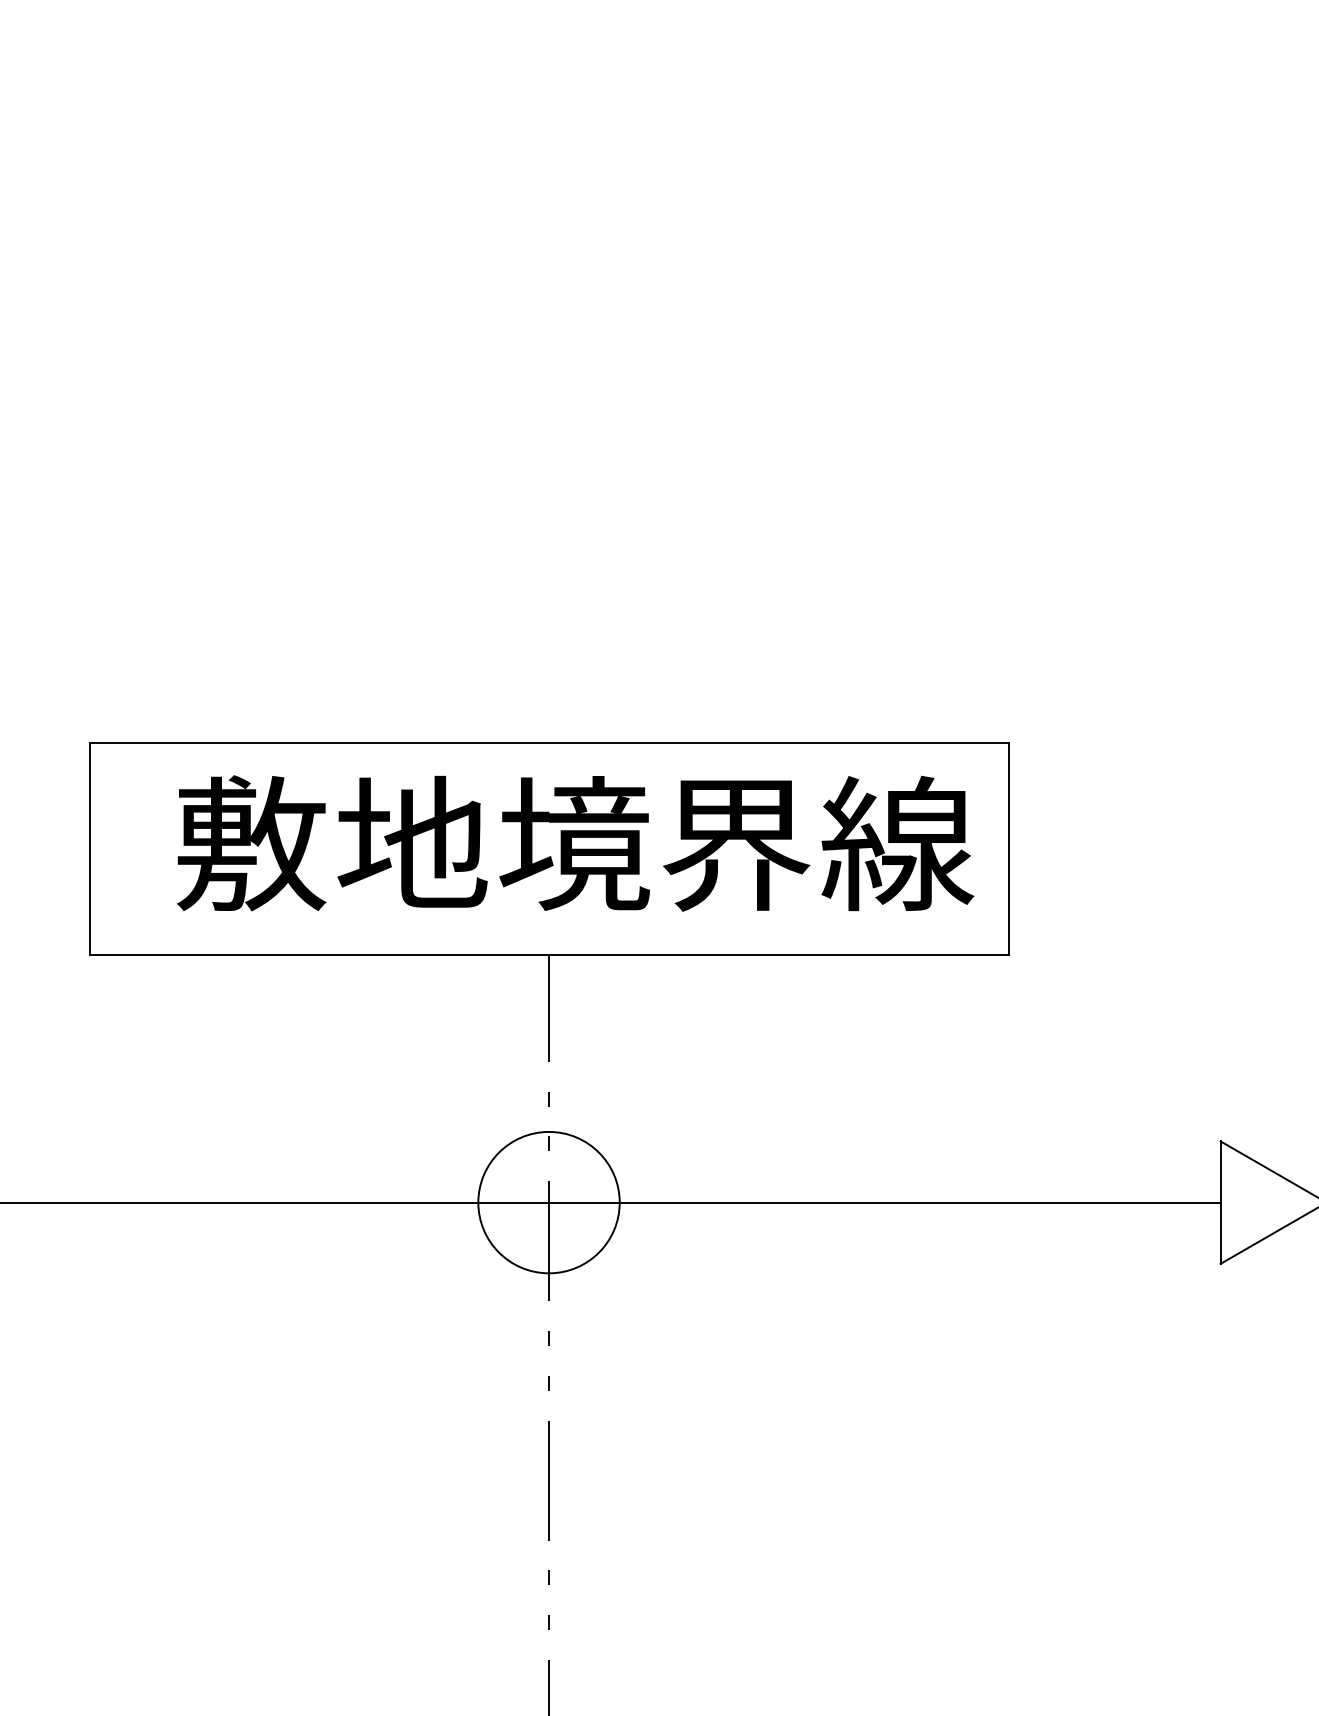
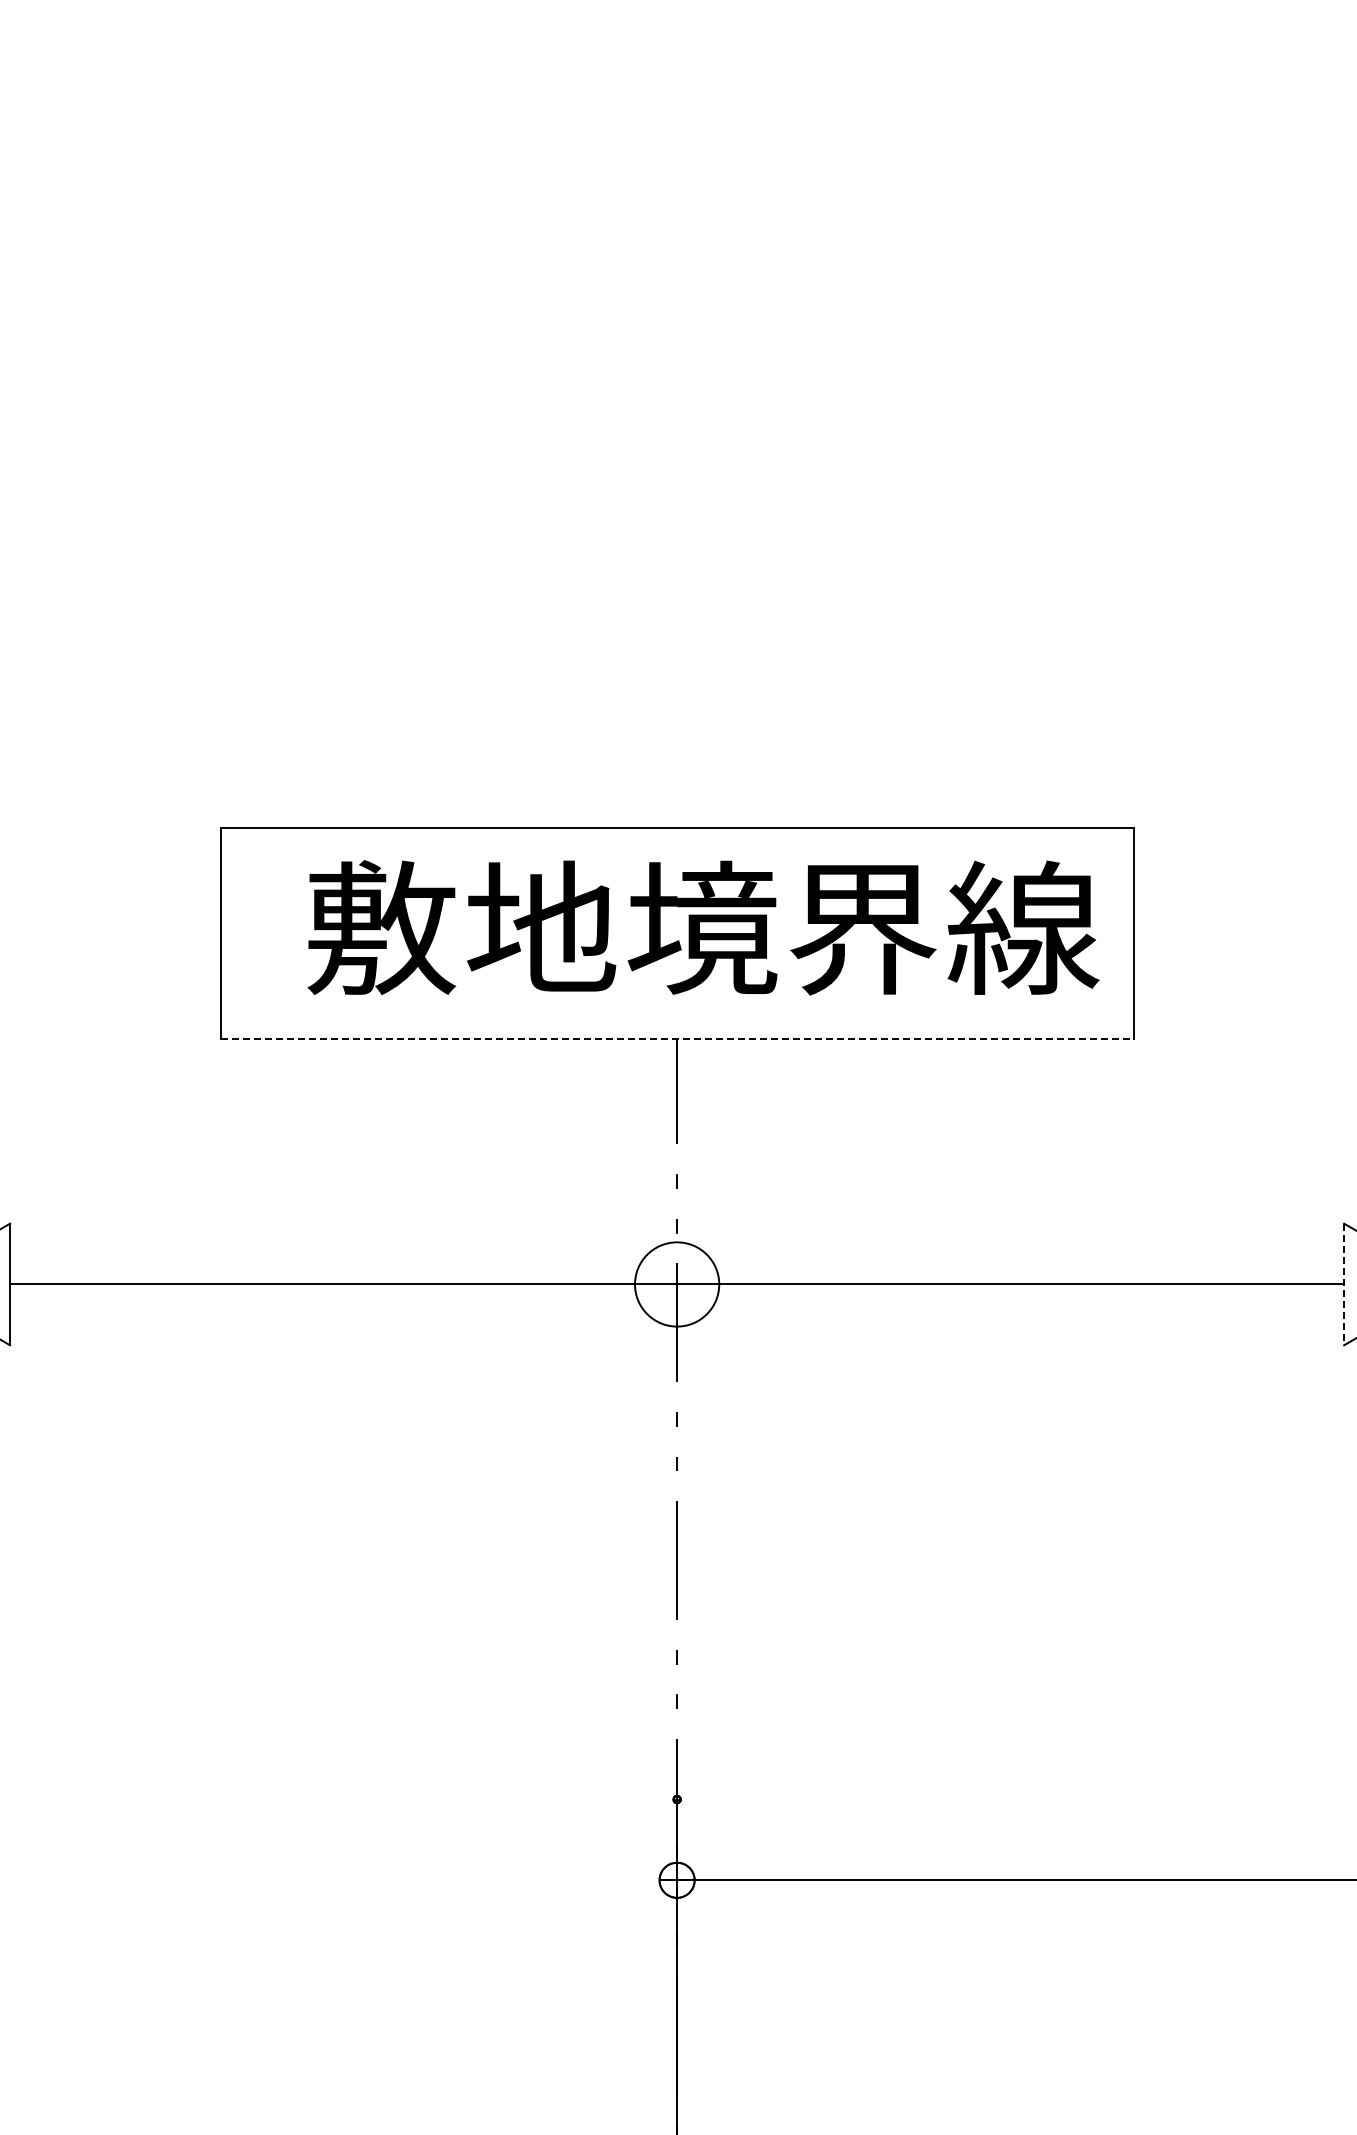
line: (549, 954) -> (677, 1038), solid -> dashed
circle: (548, 1202) -> (676, 1284), size x0.6
line: (1221, 1202) -> (1344, 1284), solid -> dashed

